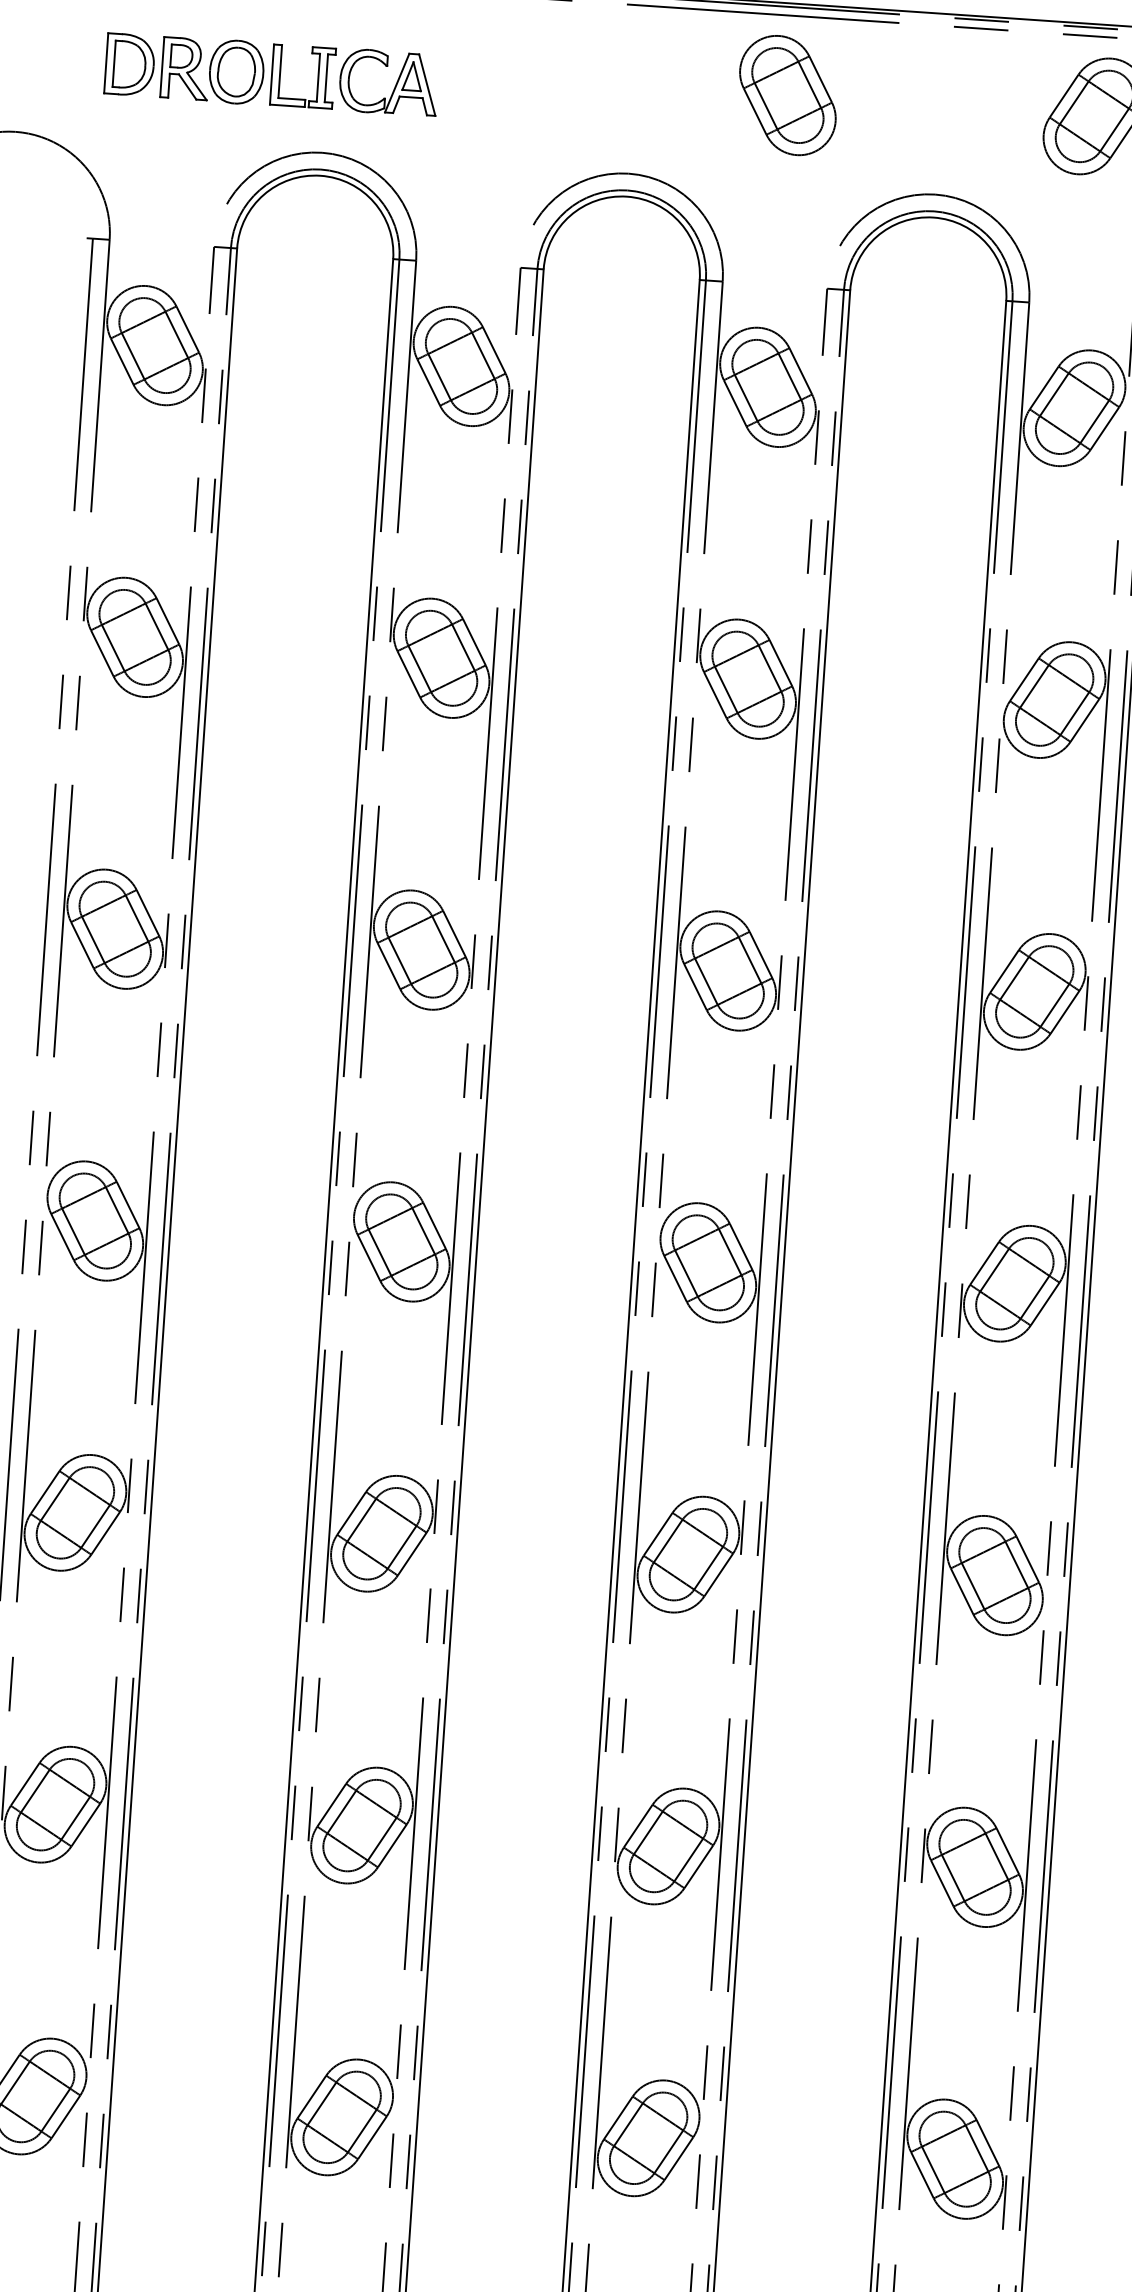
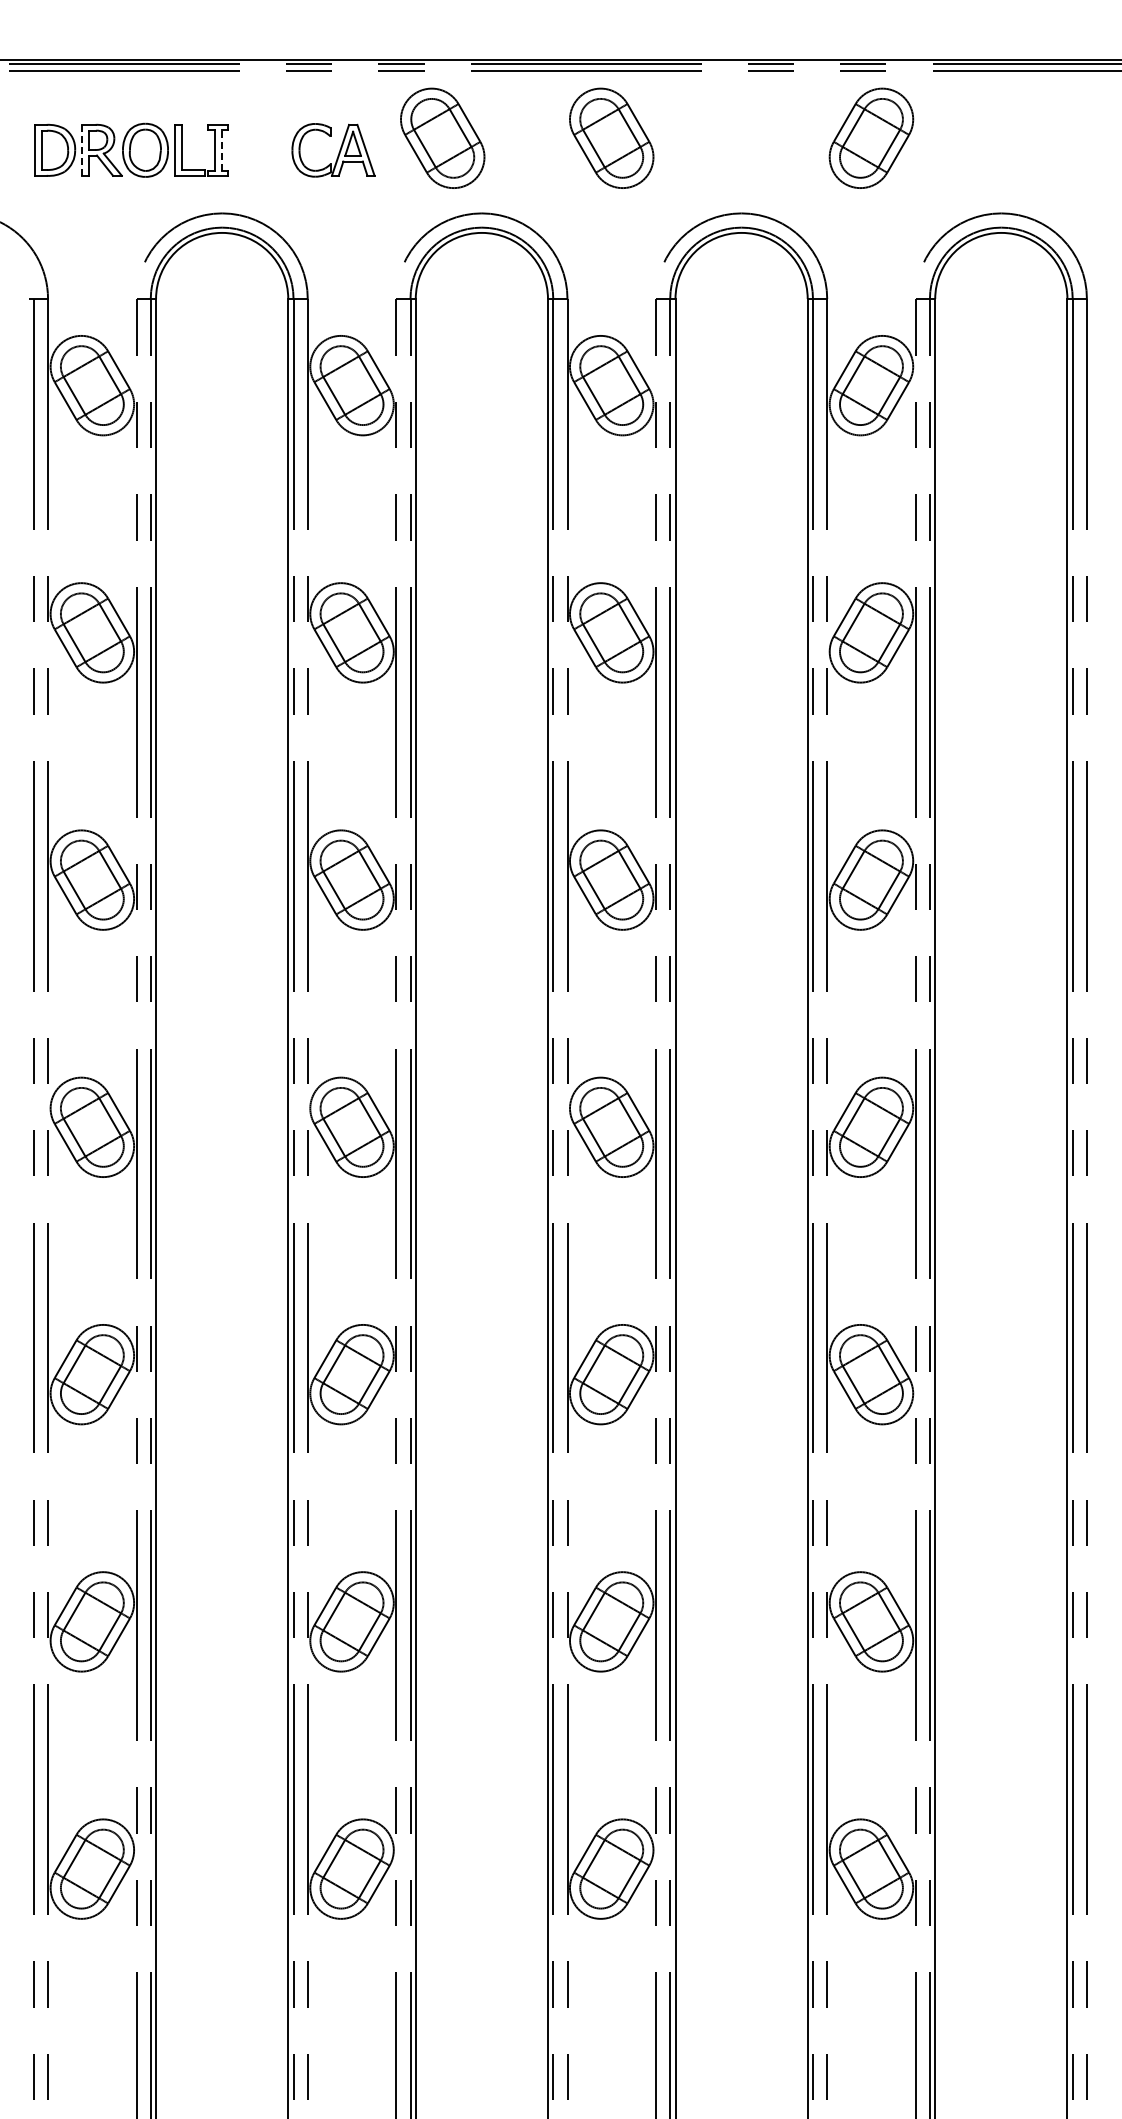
line: (162, 67) -> (82, 150), solid -> dashed
line: (326, 77) -> (221, 149), solid -> dashed
part: (588, 80) -> (442, 137), added
part: (388, 82) -> (333, 150), moved

